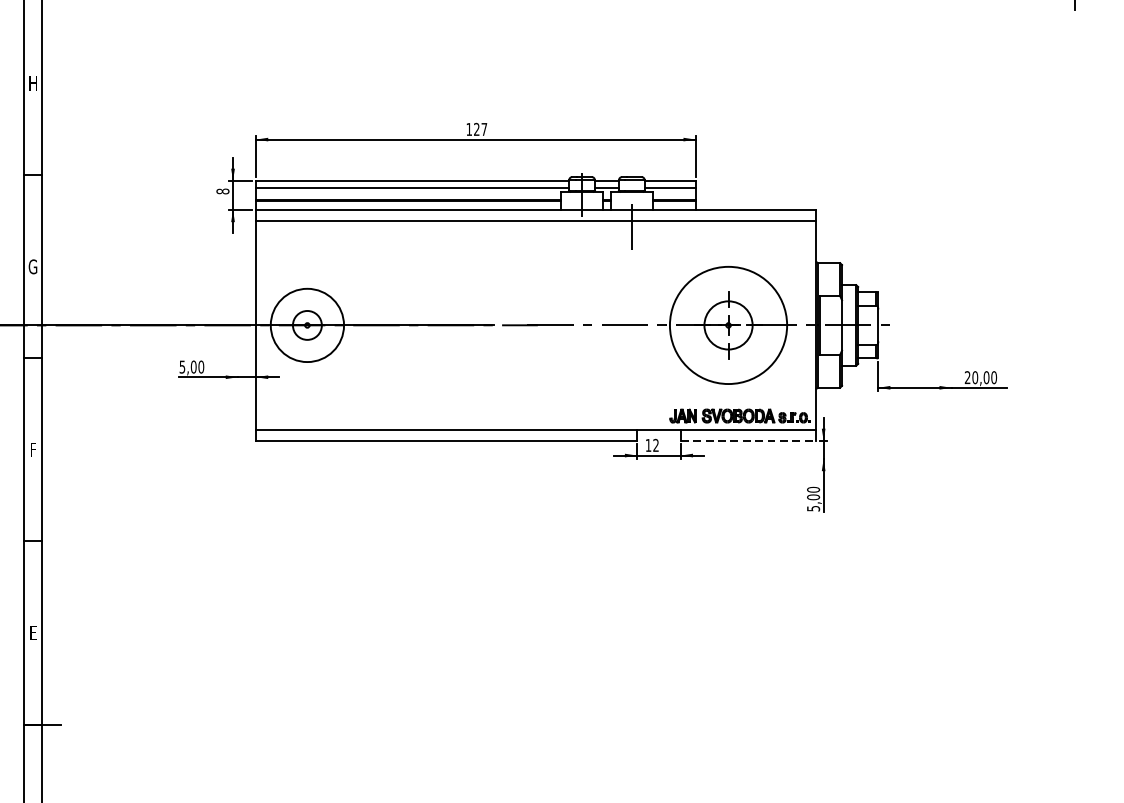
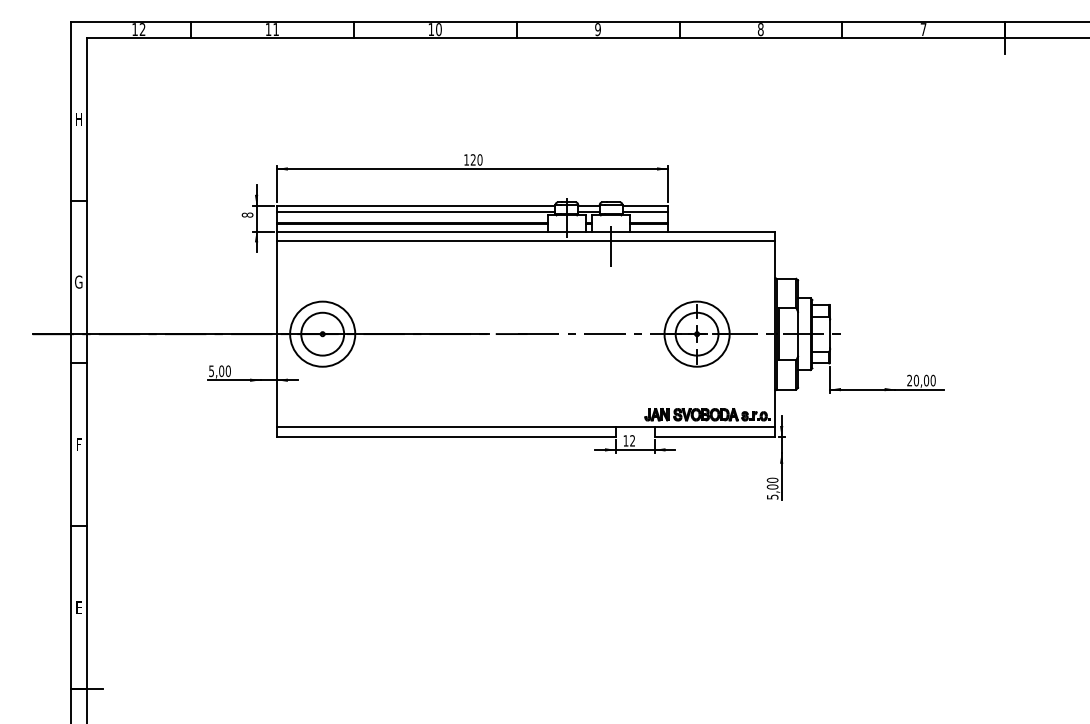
text: (483, 128) -> (479, 159), 127 -> 120
circle: (307, 324) -> (322, 333), size x1.67
circle: (727, 324) -> (696, 333), size x0.62
line: (749, 440) -> (715, 436), dashed -> solid

